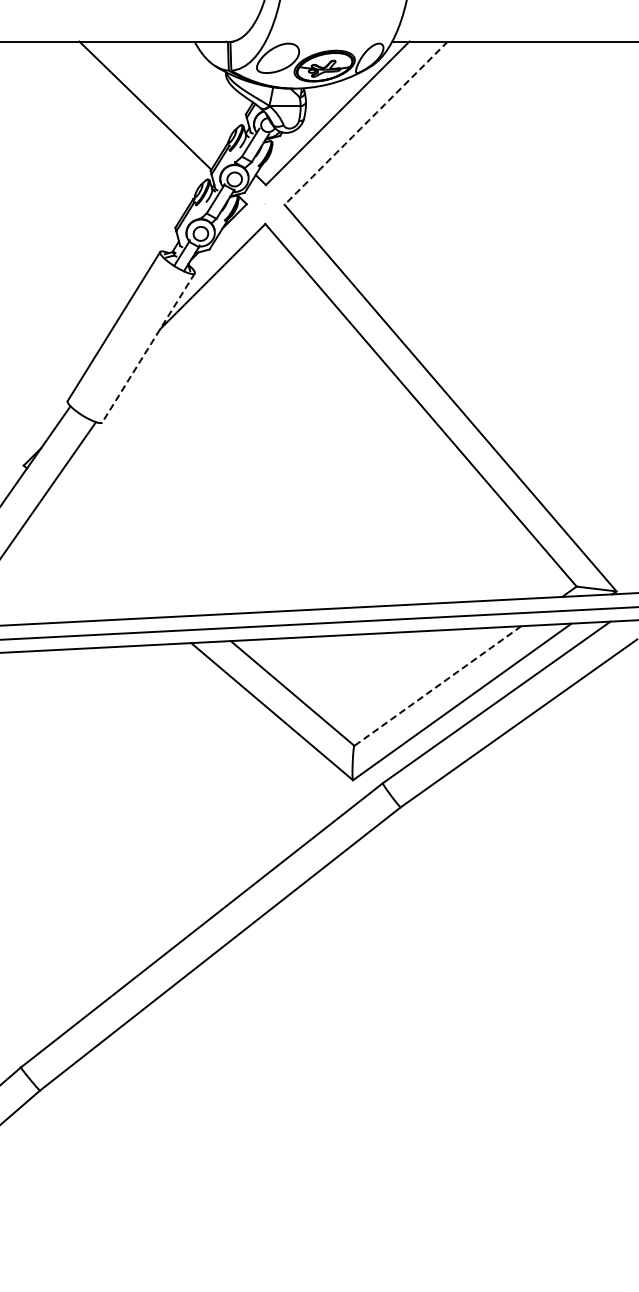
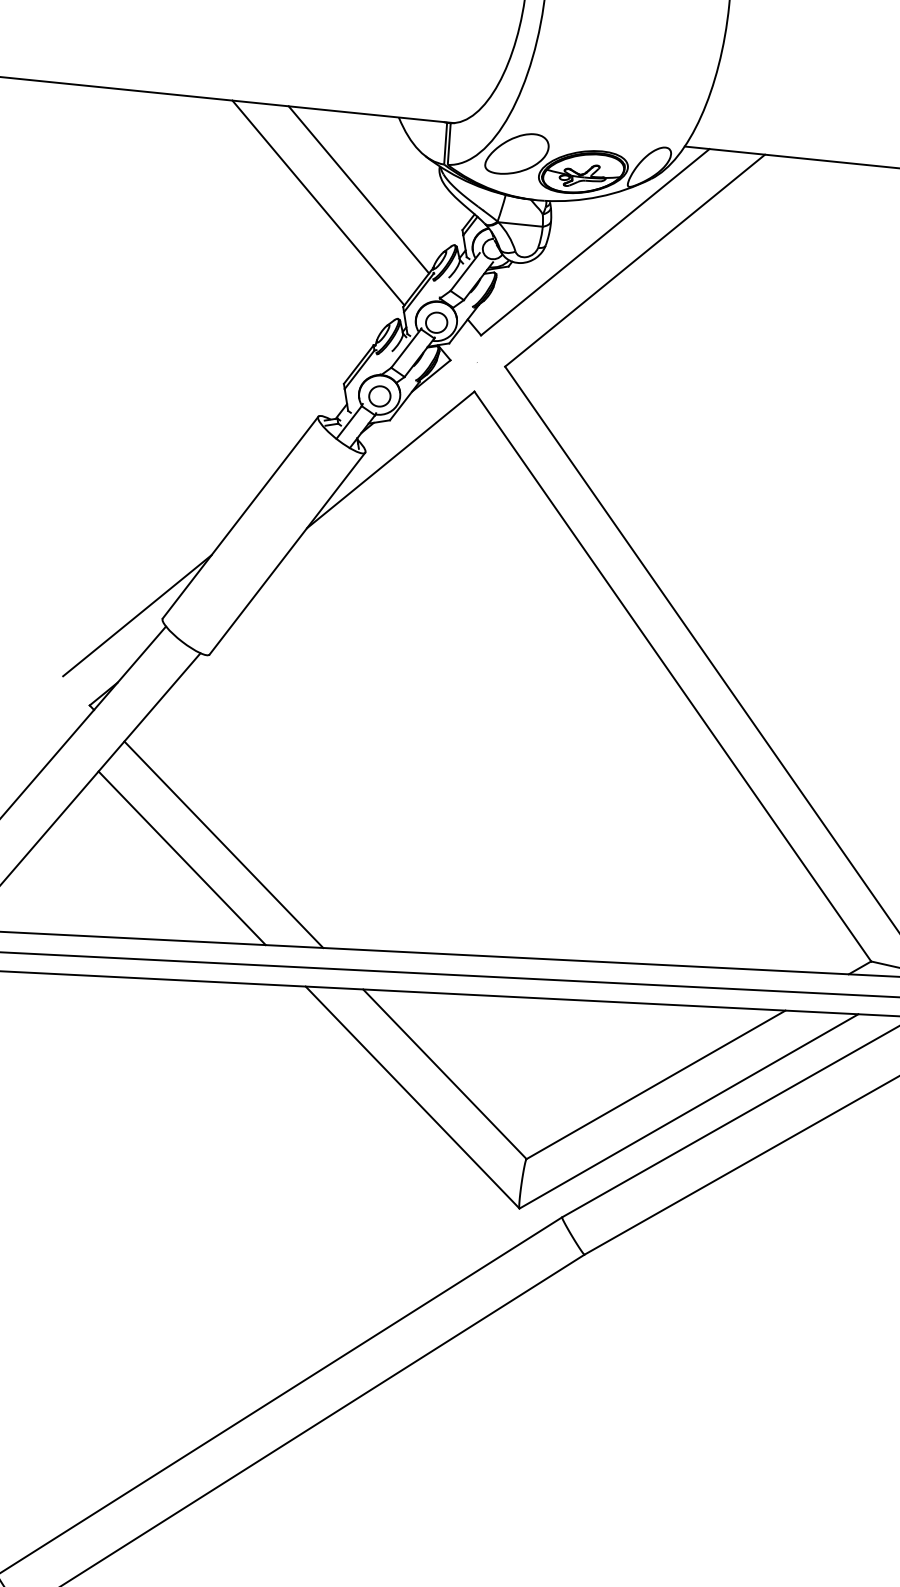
line: (172, 93) -> (359, 189), added
line: (365, 123) -> (633, 261), dashed -> solid
line: (148, 347) -> (287, 552), dashed -> solid
line: (49, 400) -> (136, 615), added
line: (125, 551) -> (224, 844), added
line: (97, 563) -> (181, 857), added
line: (437, 686) -> (655, 1085), dashed -> solid

